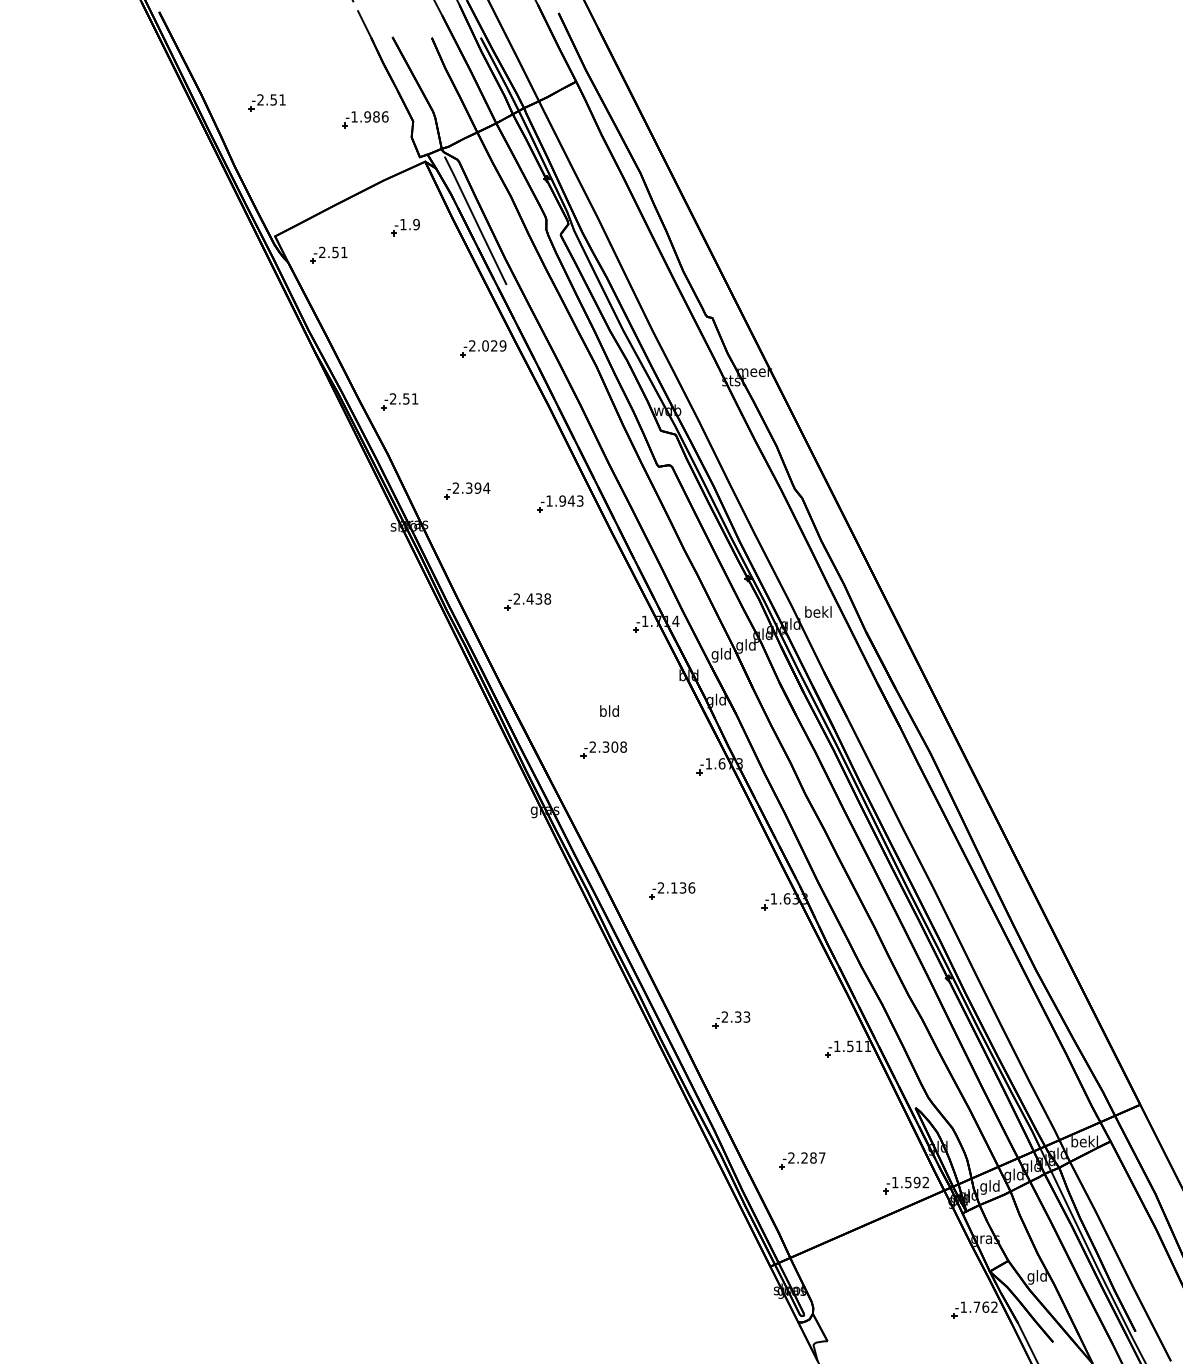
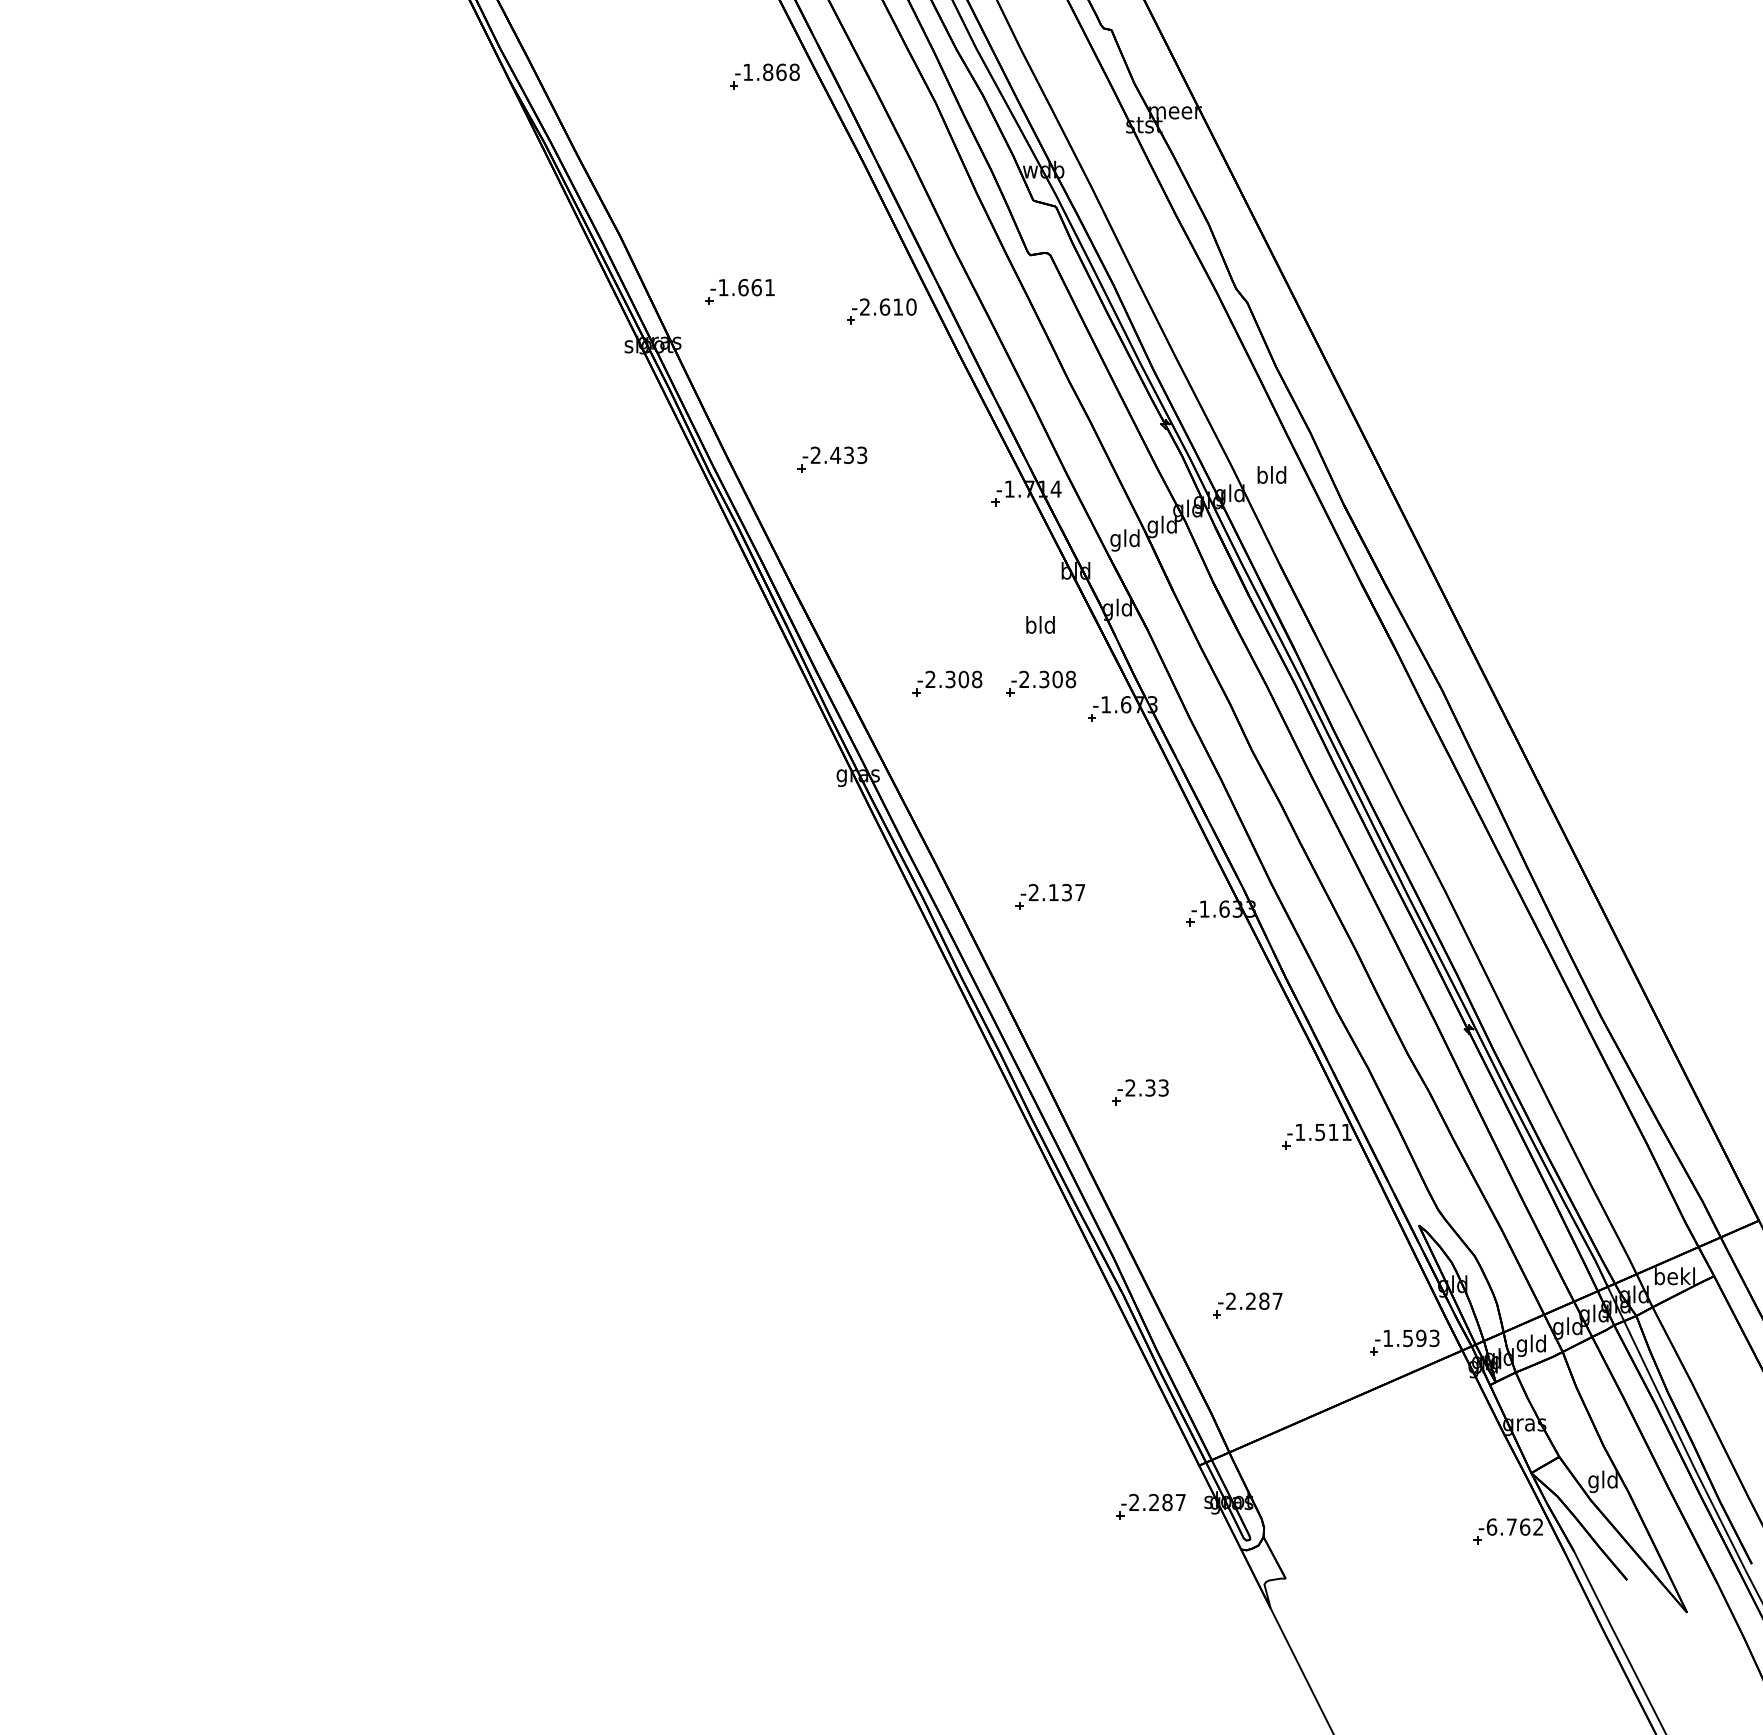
text: (487, 345) -> (771, 71), -2.029 -> -1.868
part: (399, 401) -> (637, 156), removed
text: (471, 487) -> (746, 286), -2.394 -> -1.661
text: (564, 500) -> (887, 306), -1.943 -> -2.610
text: (547, 598) -> (861, 454), -2.438 -> -2.433
text: (818, 611) -> (1272, 474), bekl -> bld
text: (609, 710) -> (1040, 624), moved
part: (665, 749) -> (1040, 683), added
text: (691, 887) -> (1079, 891), -2.136 -> -2.137
text: (925, 1182) -> (1433, 1338), -1.592 -> -1.593
part: (738, 1293) -> (1150, 1506), added
text: (963, 1306) -> (1491, 1525), -1.762 -> -6.762

